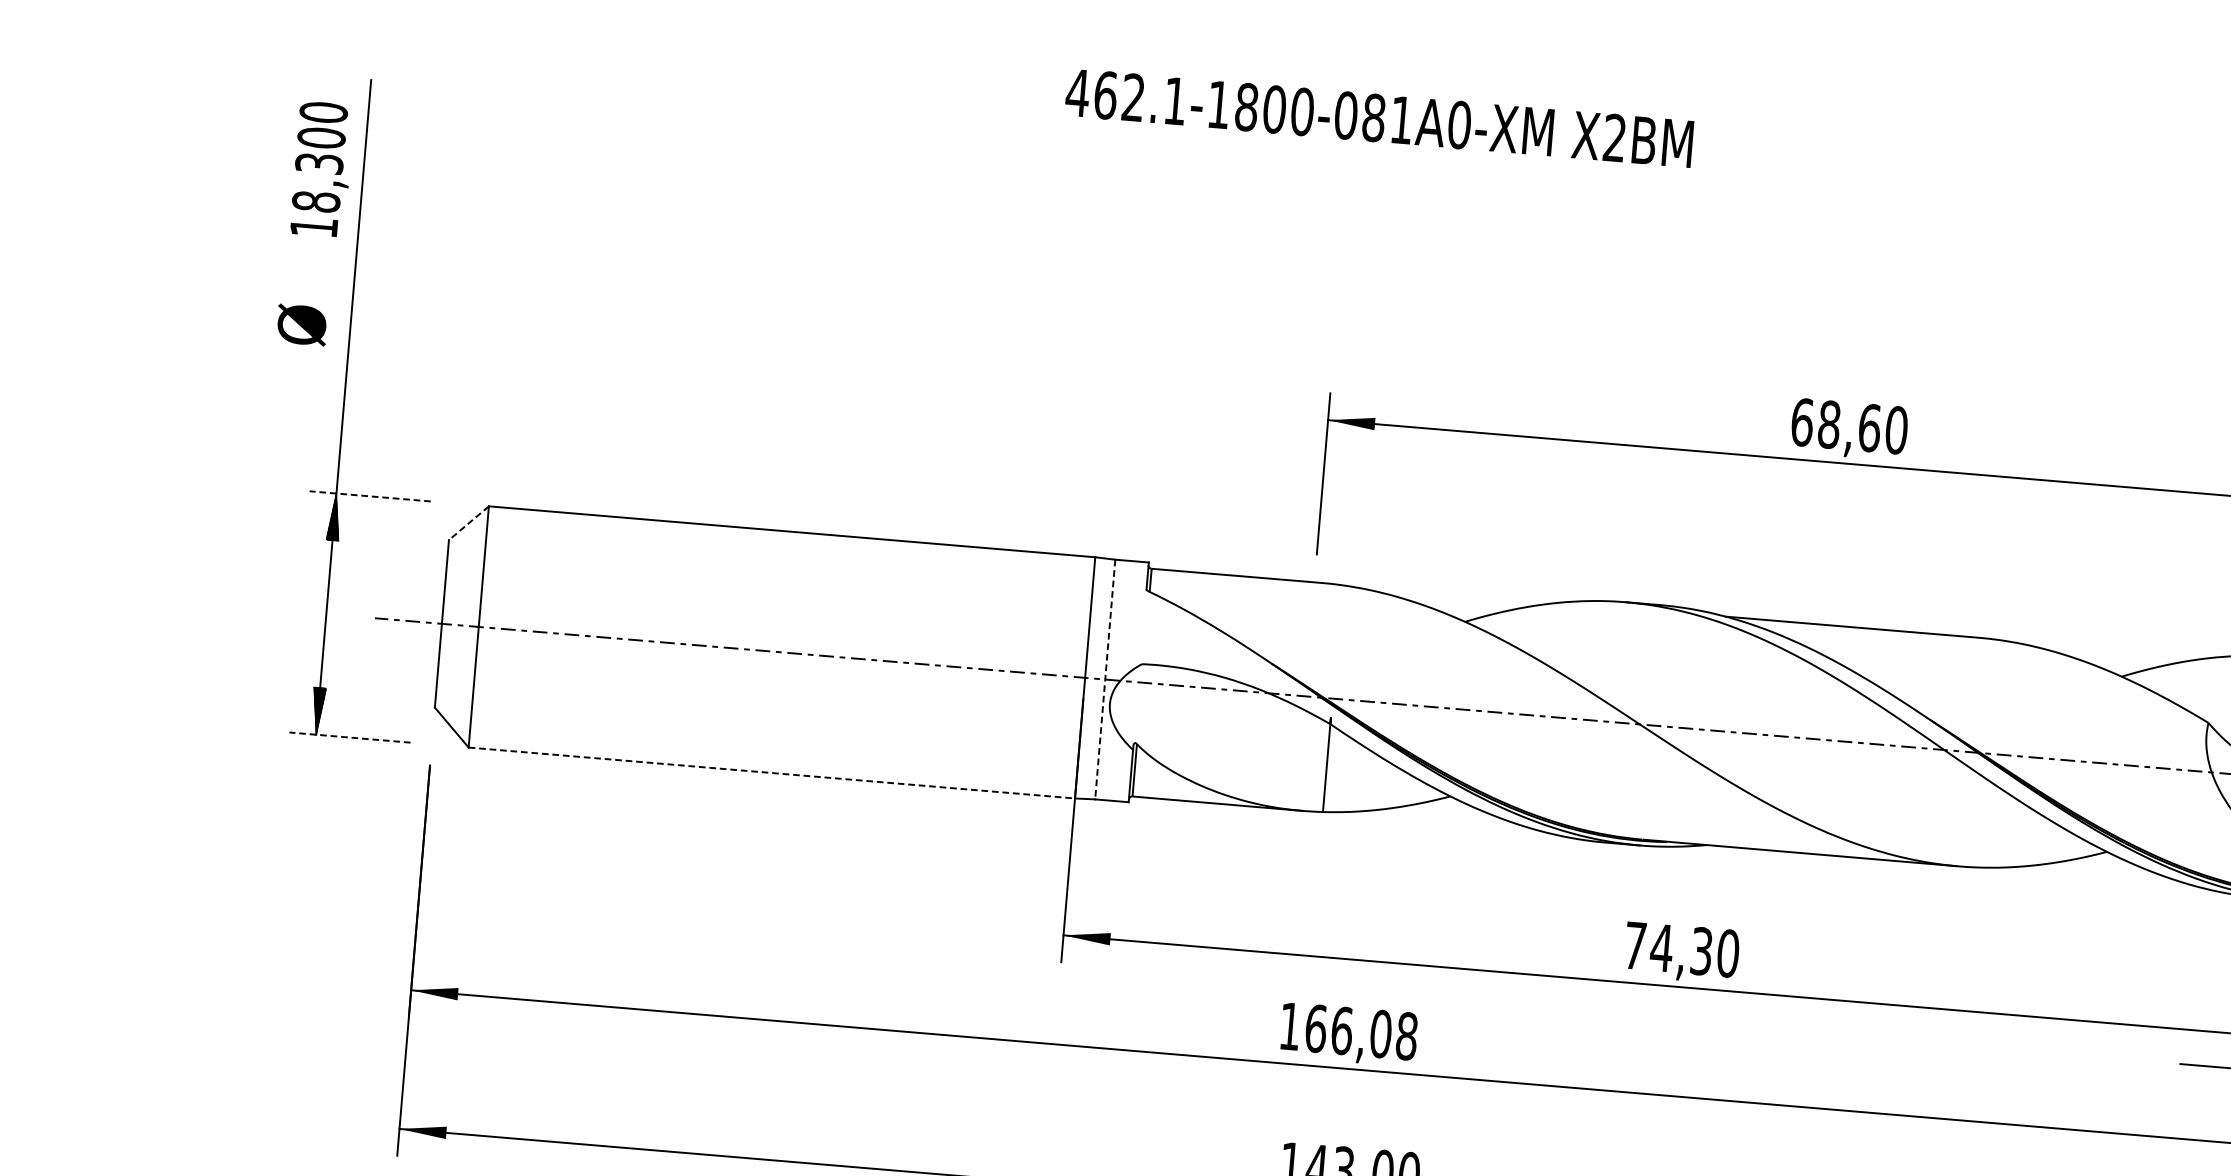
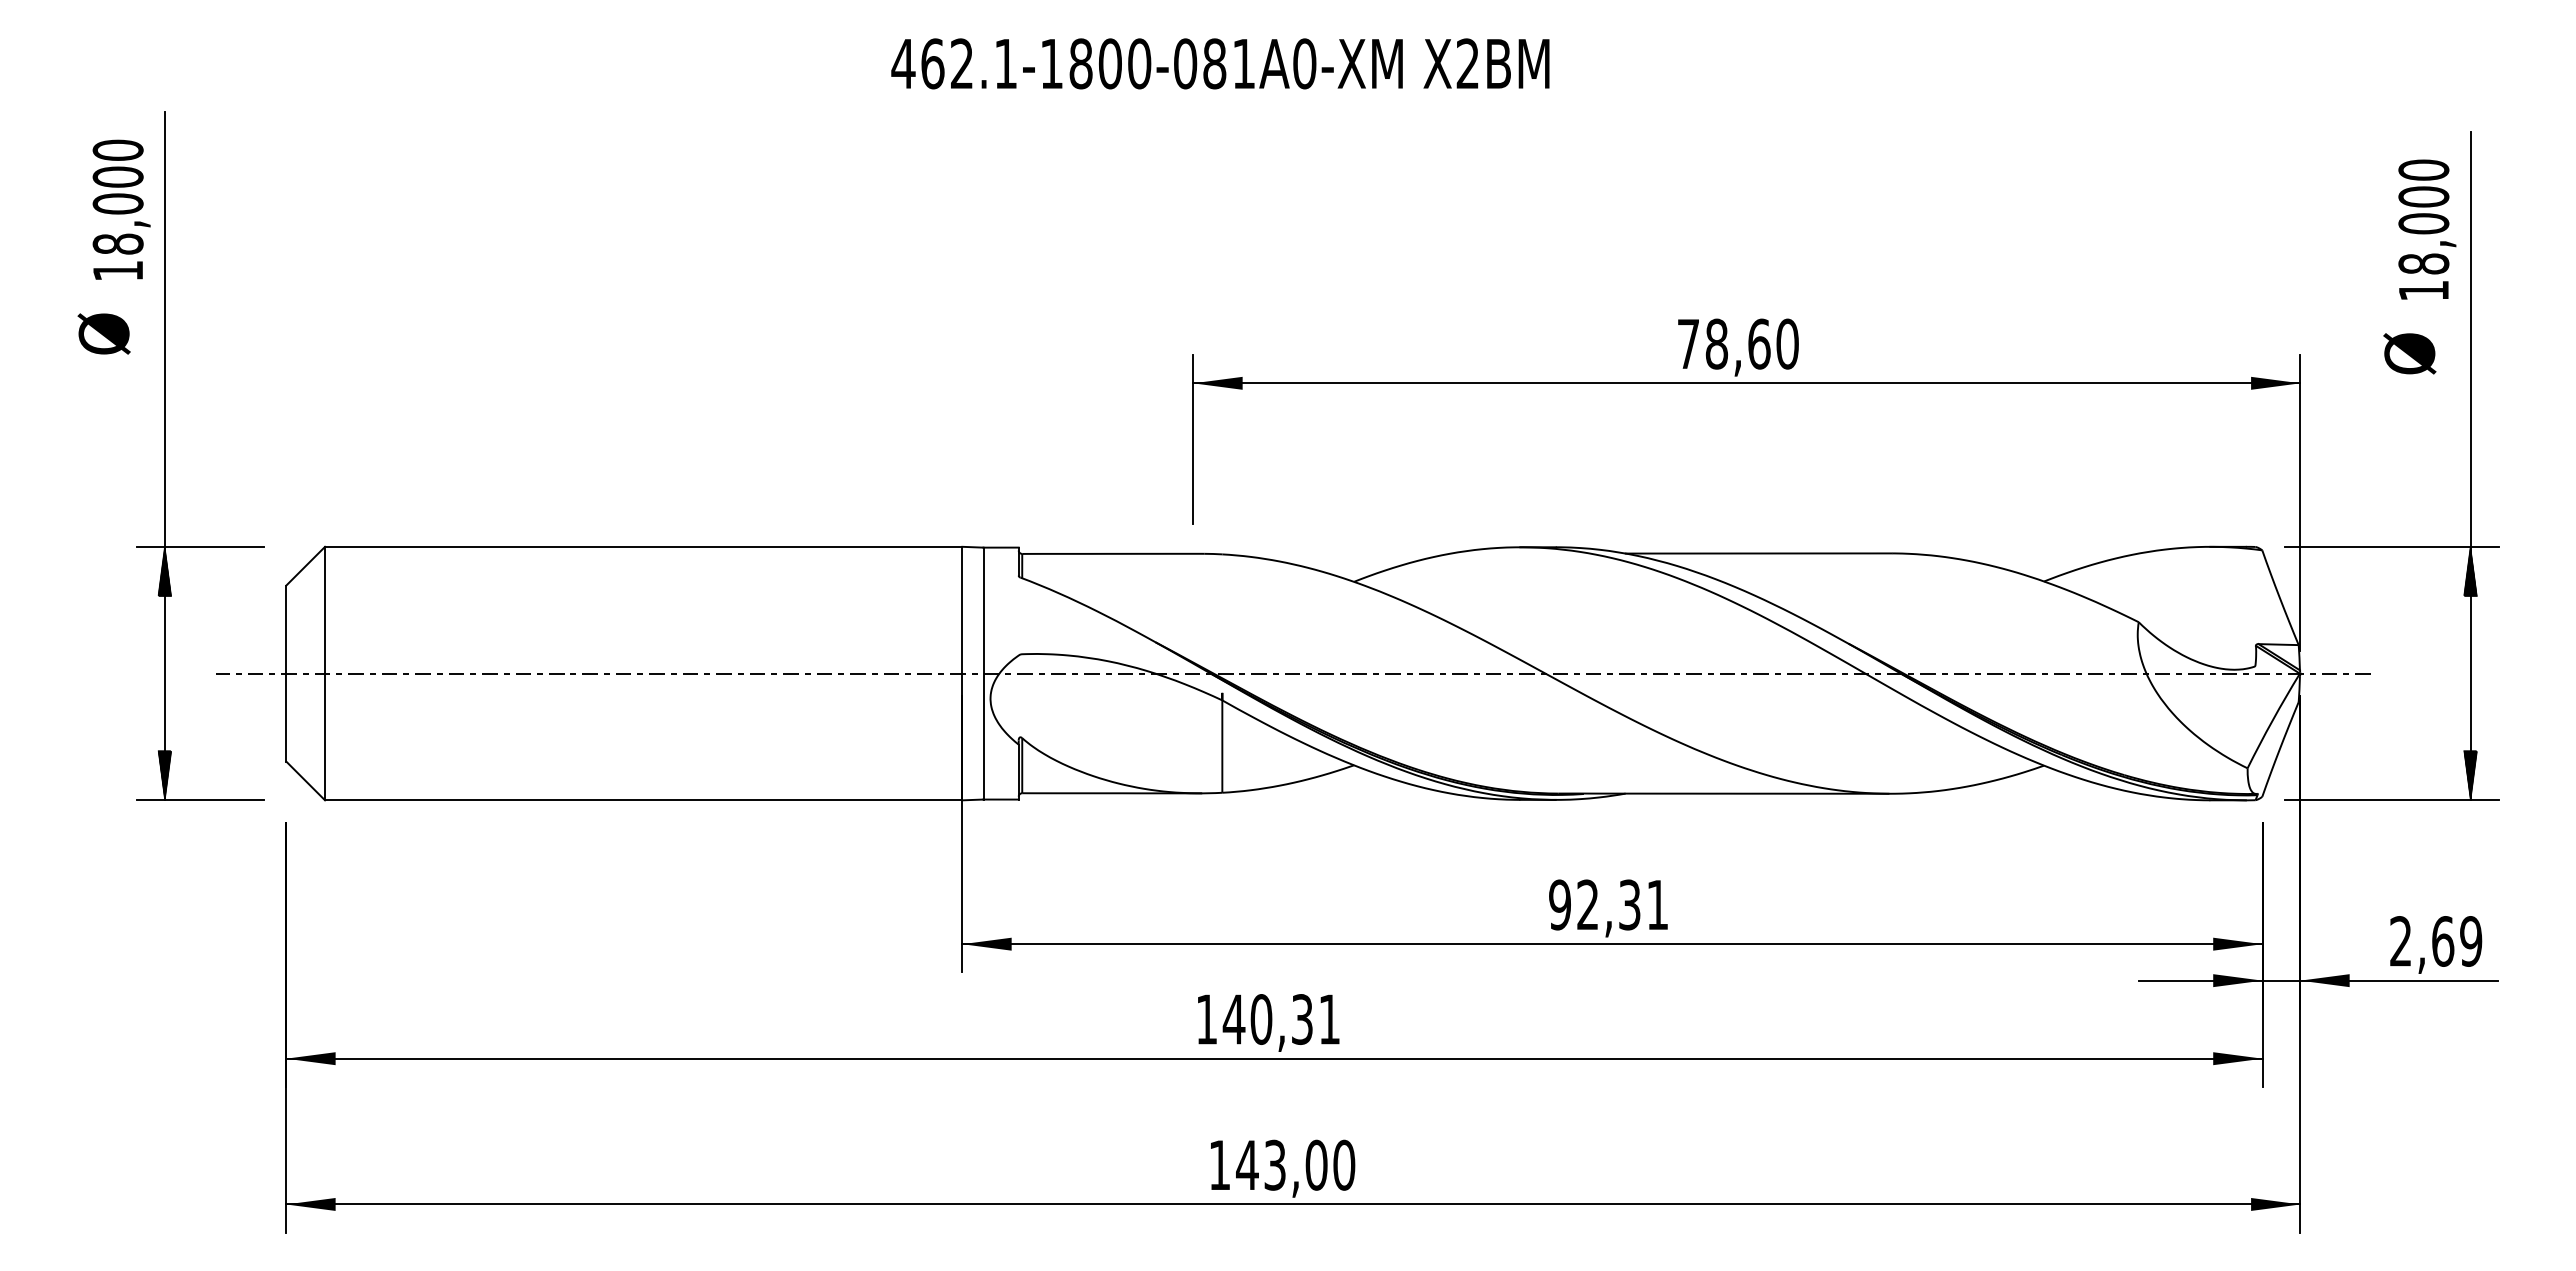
text: (318, 163) -> (117, 203), 18,300 -> 18,000
text: (301, 324) -> (103, 333), moved
text: (1802, 421) -> (1688, 343), 68,60 -> 78,60
line: (370, 496) -> (200, 546), dashed -> solid
line: (468, 523) -> (305, 566), dashed -> solid
line: (1105, 679) -> (983, 673), dashed -> solid
line: (350, 737) -> (200, 800), dashed -> solid
line: (771, 773) -> (643, 800), dashed -> solid
text: (1681, 949) -> (1608, 904), 74,30 -> 92,31
text: (1361, 1032) -> (1281, 1019), 166,08 -> 140,31

